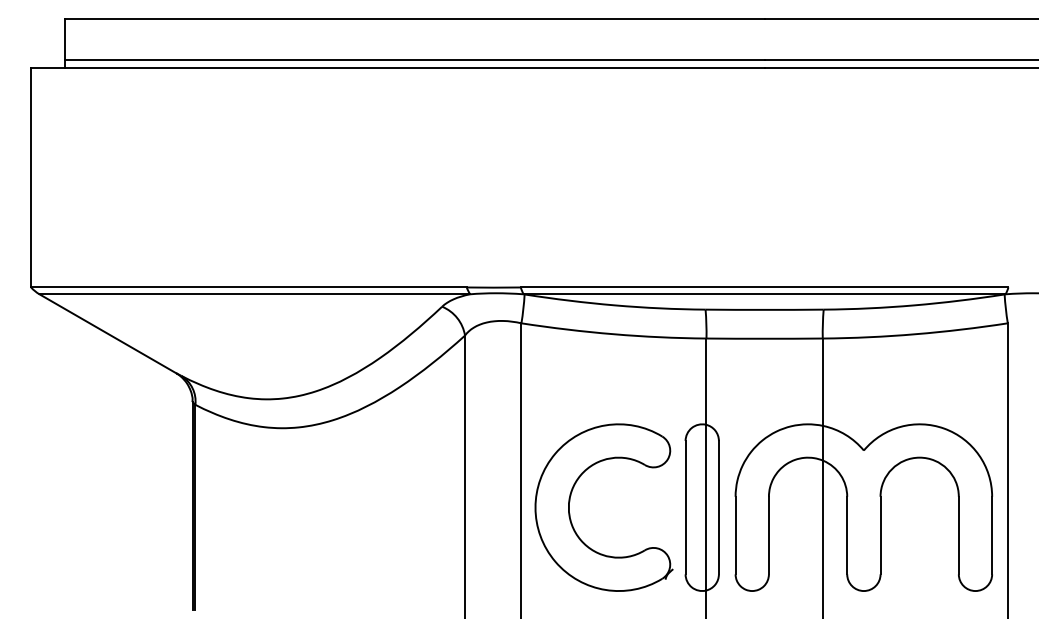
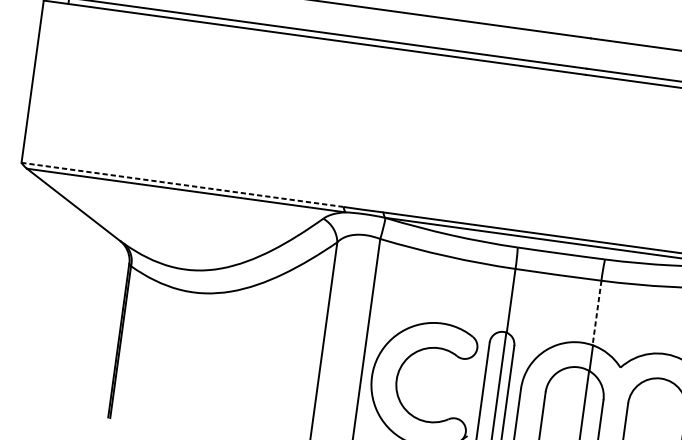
line: (248, 287) -> (182, 184), solid -> dashed
line: (822, 382) -> (596, 313), solid -> dashed

